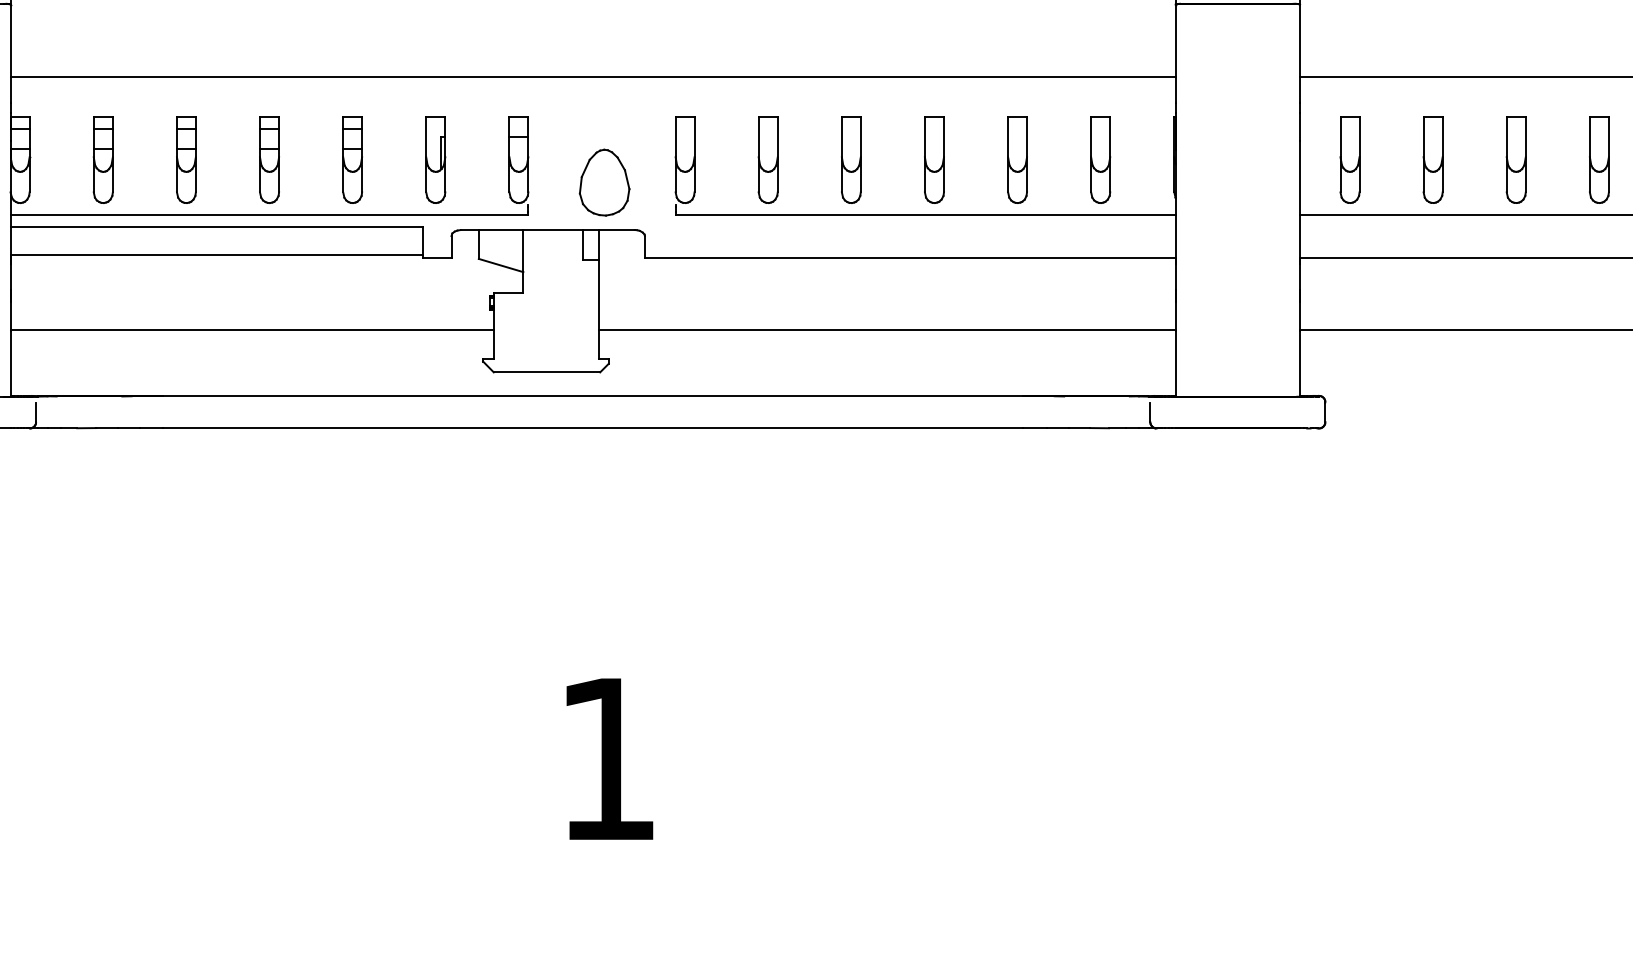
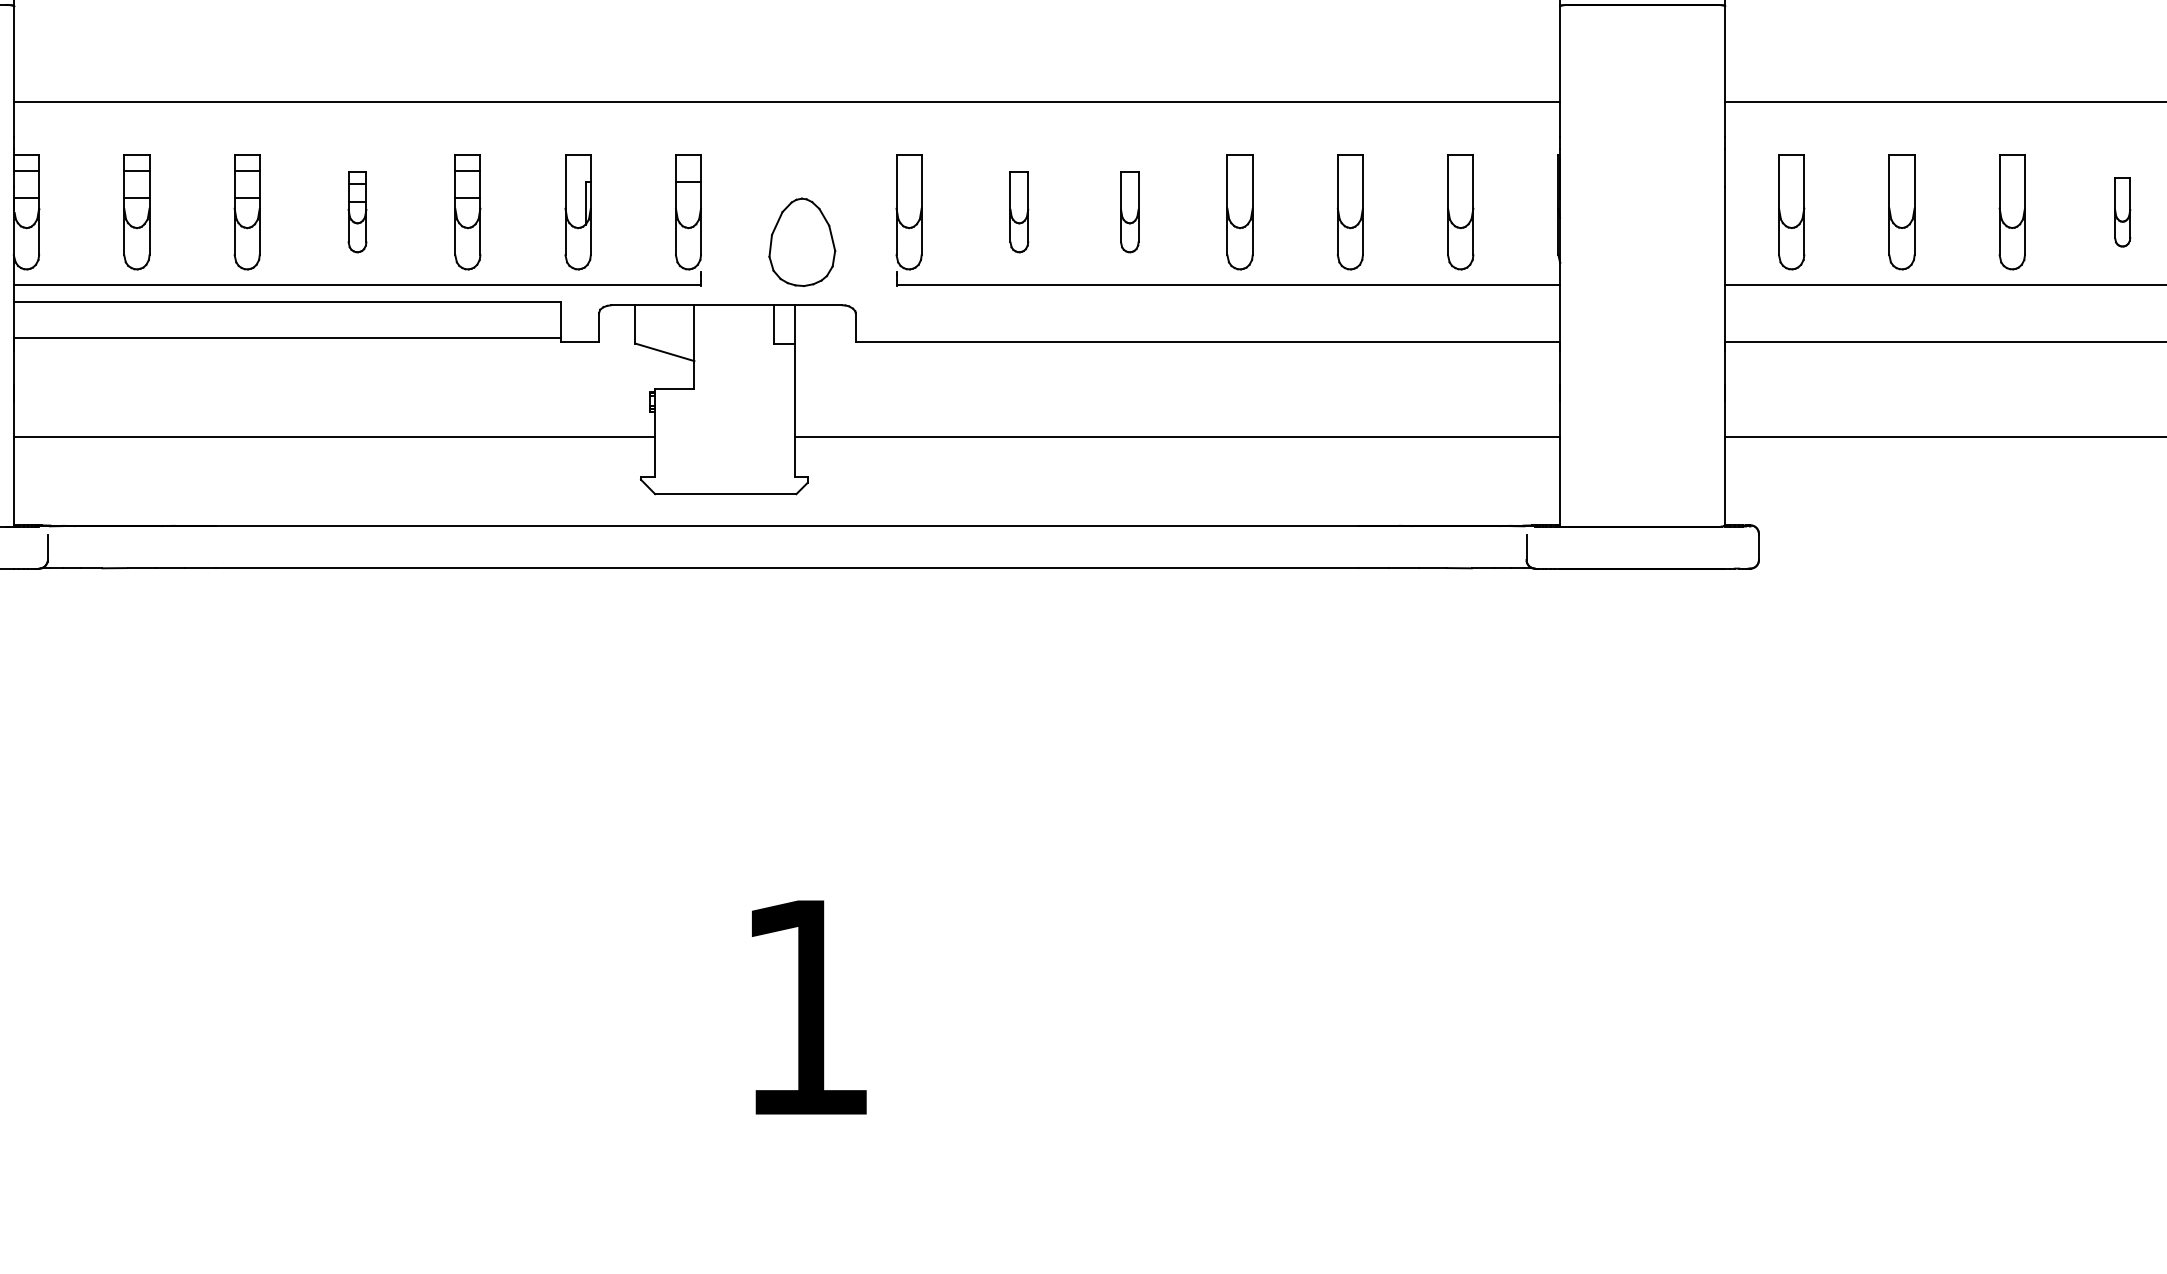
part: (269, 159) -> (357, 211), size x0.7
part: (767, 159) -> (1018, 211), size x0.7
part: (851, 159) -> (1129, 211), size x0.7
part: (1599, 159) -> (2122, 211), size x0.6

